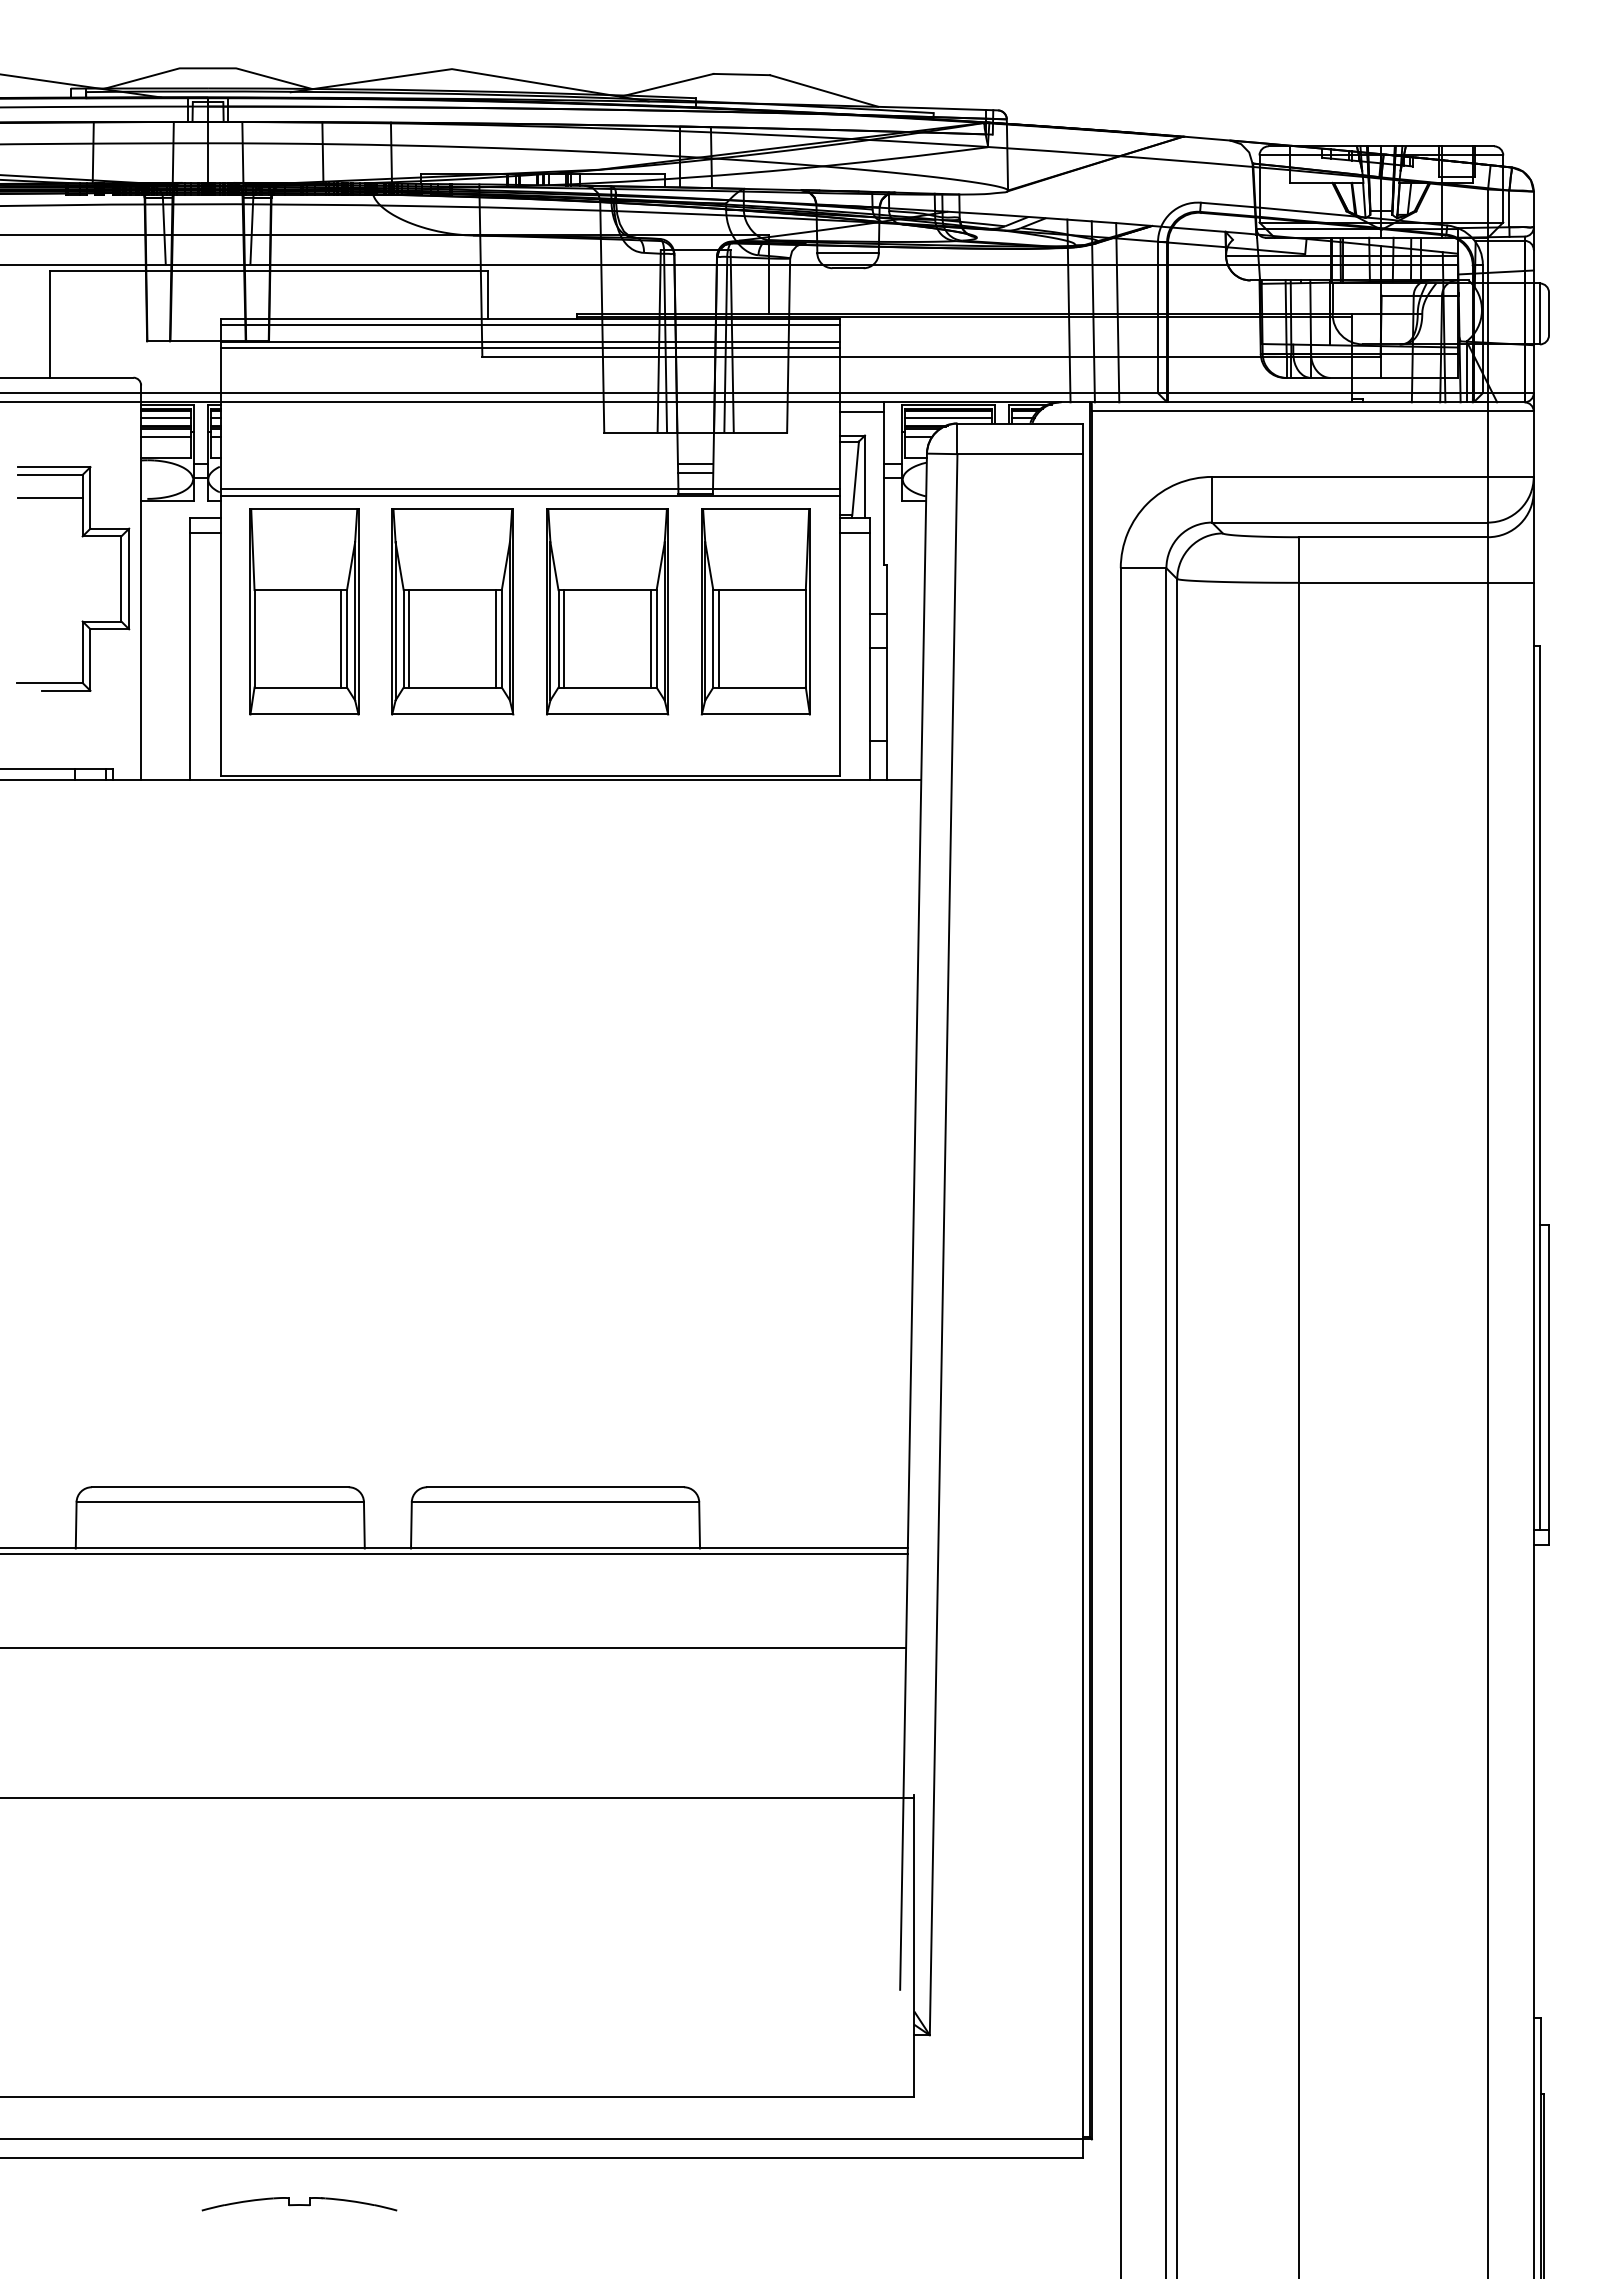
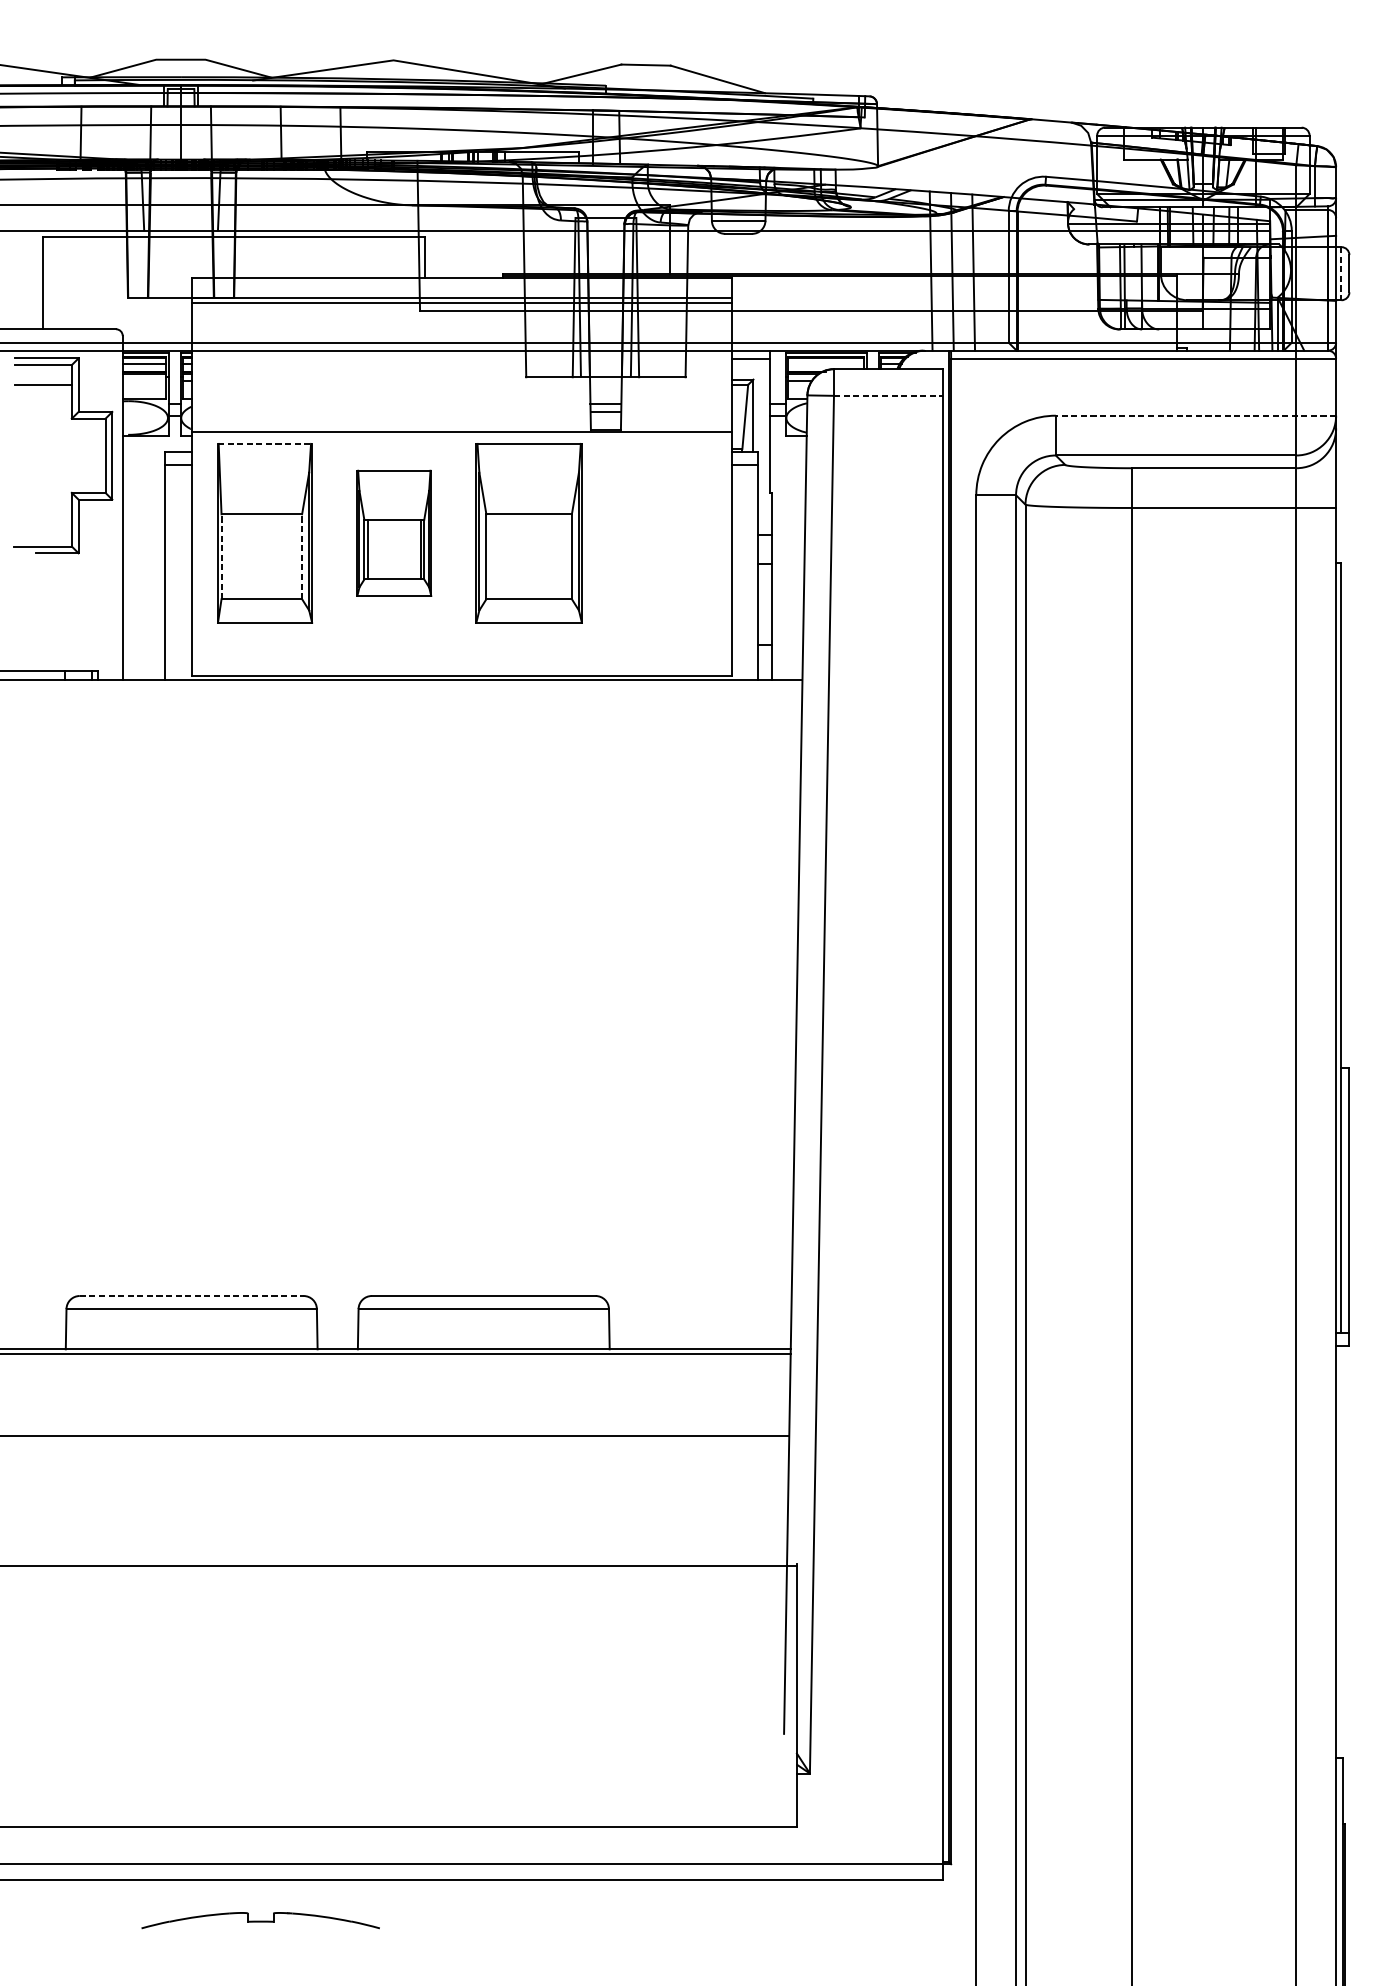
line: (1539, 314) -> (1341, 274), solid -> dashed
line: (529, 324) -> (461, 282), removed
line: (948, 418) -> (826, 364), removed
line: (165, 437) -> (143, 381), removed
line: (1020, 454) -> (888, 396), solid -> dashed
line: (1372, 476) -> (1195, 415), solid -> dashed
line: (529, 489) -> (461, 426), removed
line: (304, 509) -> (265, 444), solid -> dashed
part: (82, 537) -> (71, 419), moved
part: (452, 611) -> (394, 532), size x0.7
part: (755, 611) -> (658, 532), removed
line: (254, 638) -> (221, 556), solid -> dashed
line: (341, 638) -> (297, 556), removed
line: (347, 638) -> (302, 556), solid -> dashed
line: (564, 638) -> (491, 556), removed
line: (651, 638) -> (567, 556), removed
line: (220, 1487) -> (191, 1296), solid -> dashed
part: (299, 2204) -> (260, 1920), size x1.4

